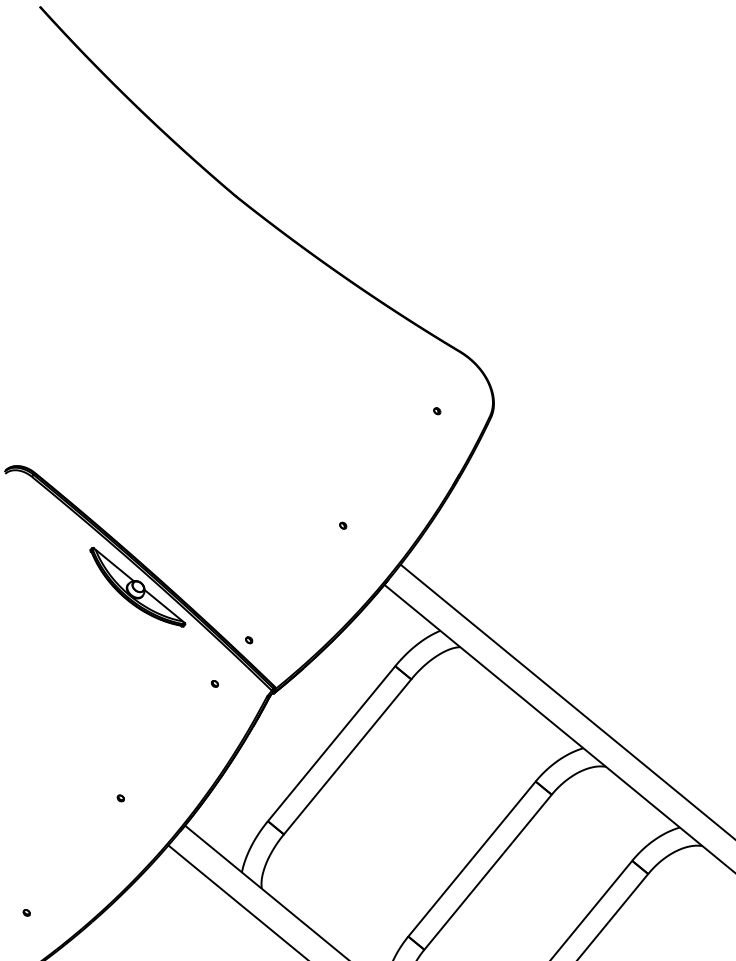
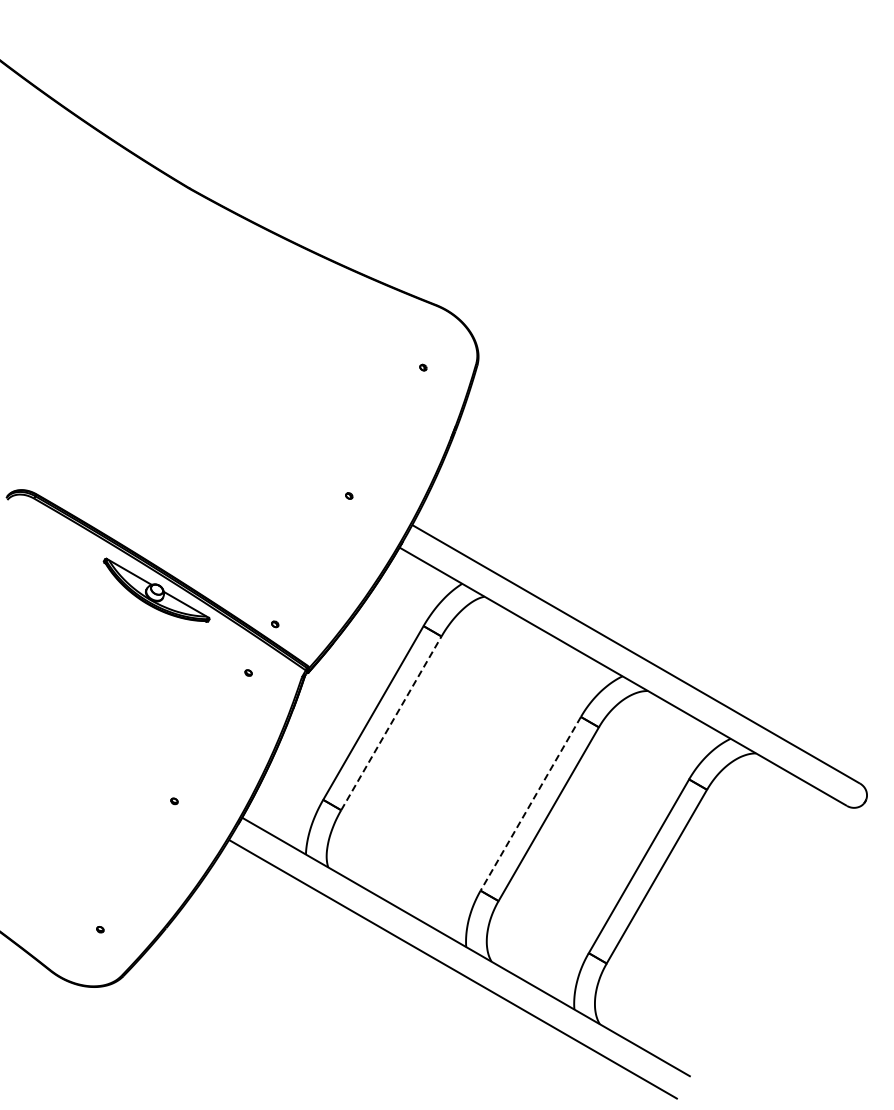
line: (347, 756) -> (391, 722), solid -> dashed
line: (471, 859) -> (530, 804), solid -> dashed

